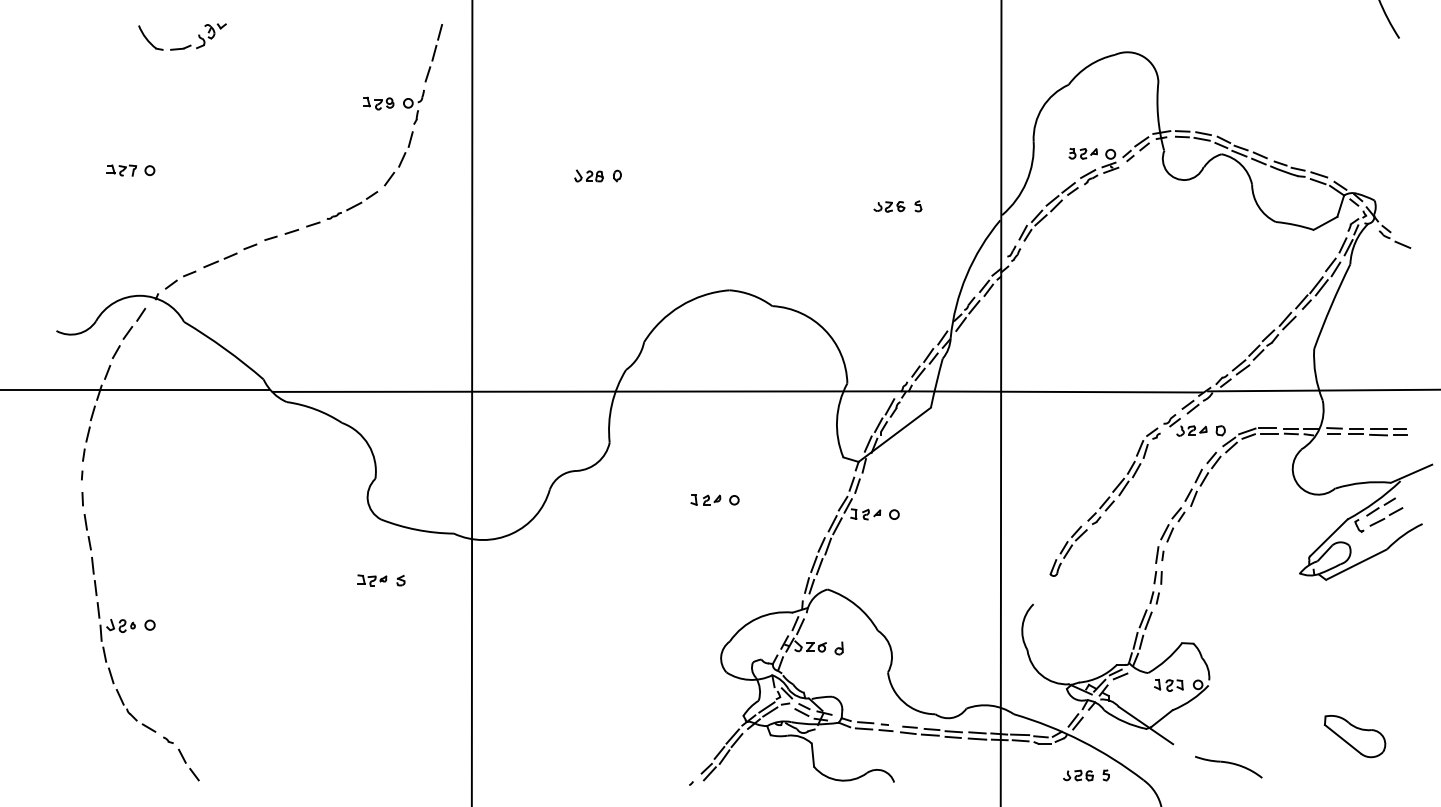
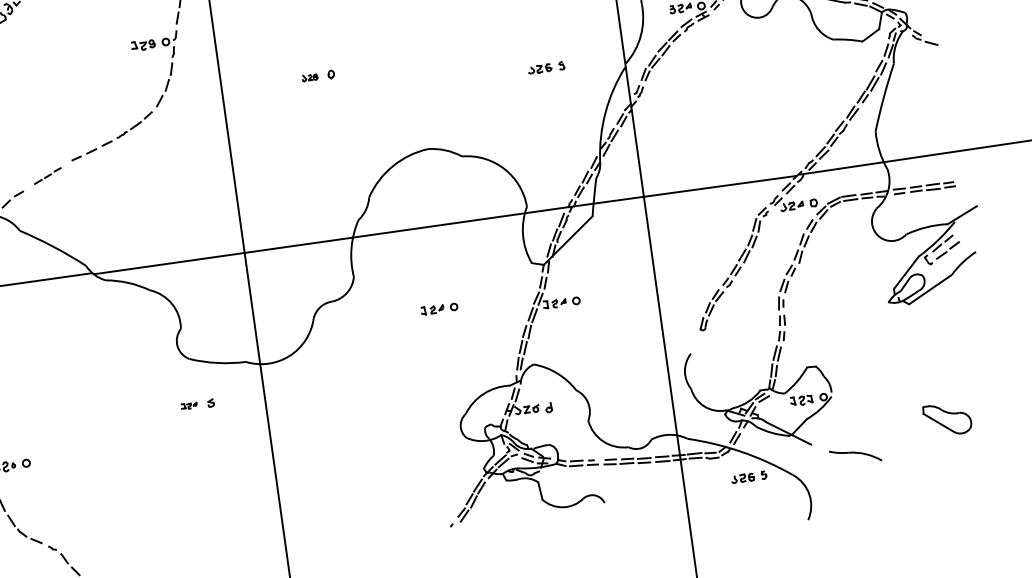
part: (588, 175) -> (309, 77), size x0.7
part: (230, 255) -> (47, 175), size x0.7
part: (372, 580) -> (189, 405), size x0.7

